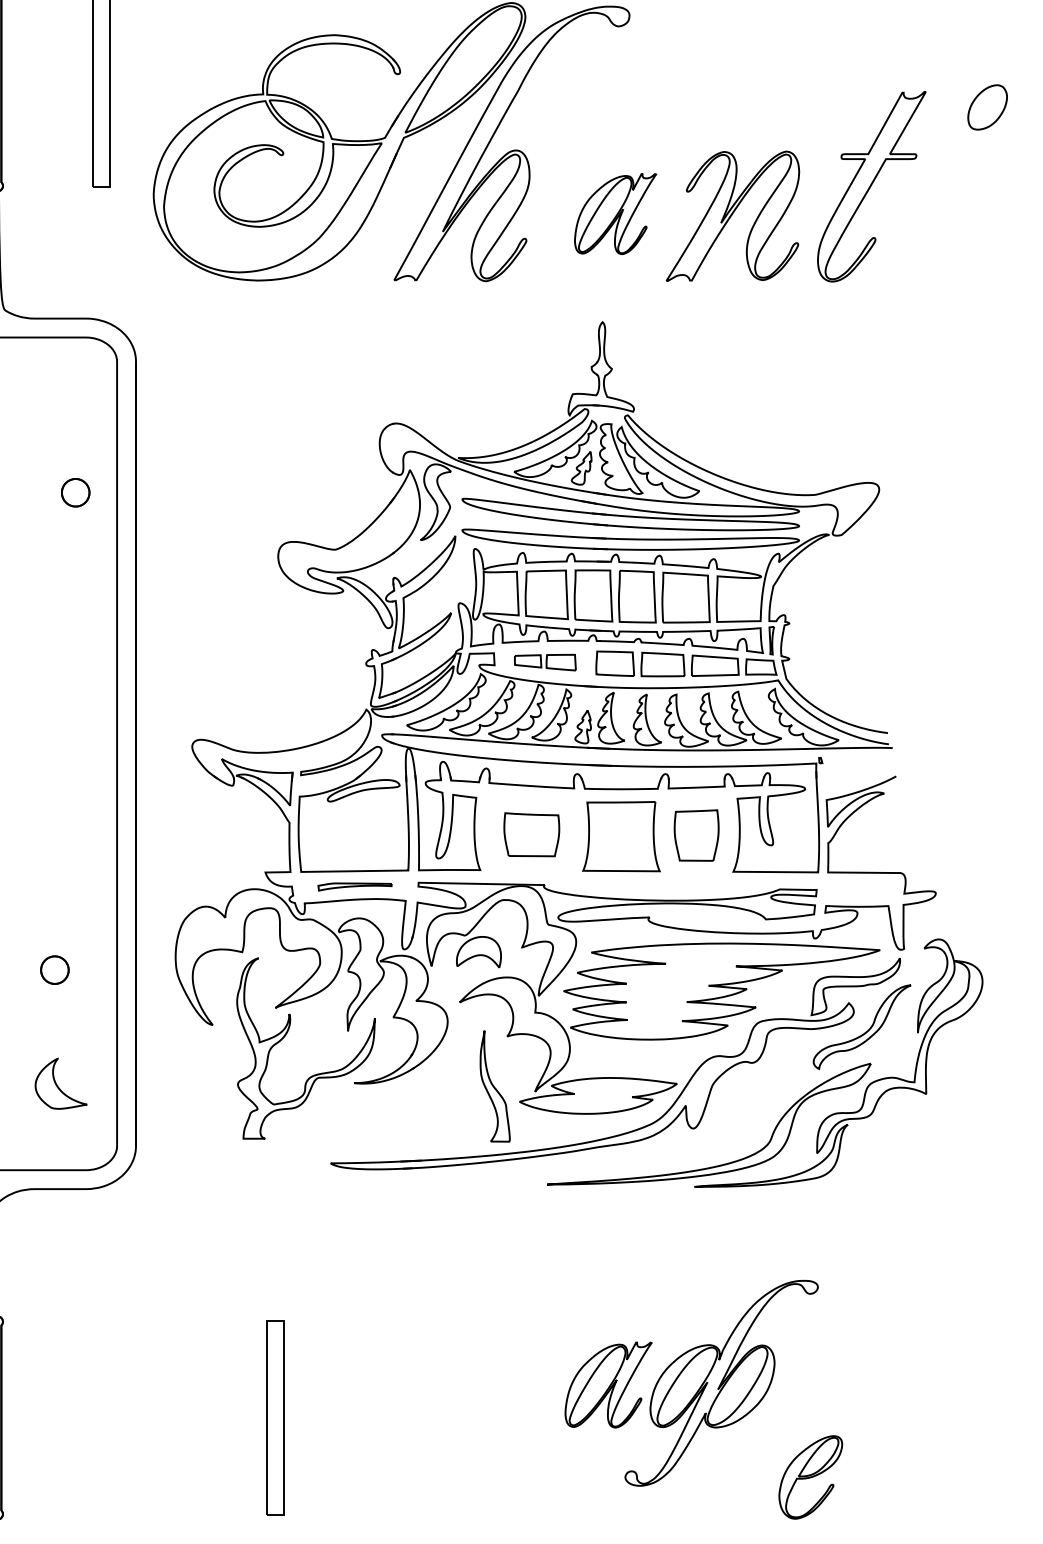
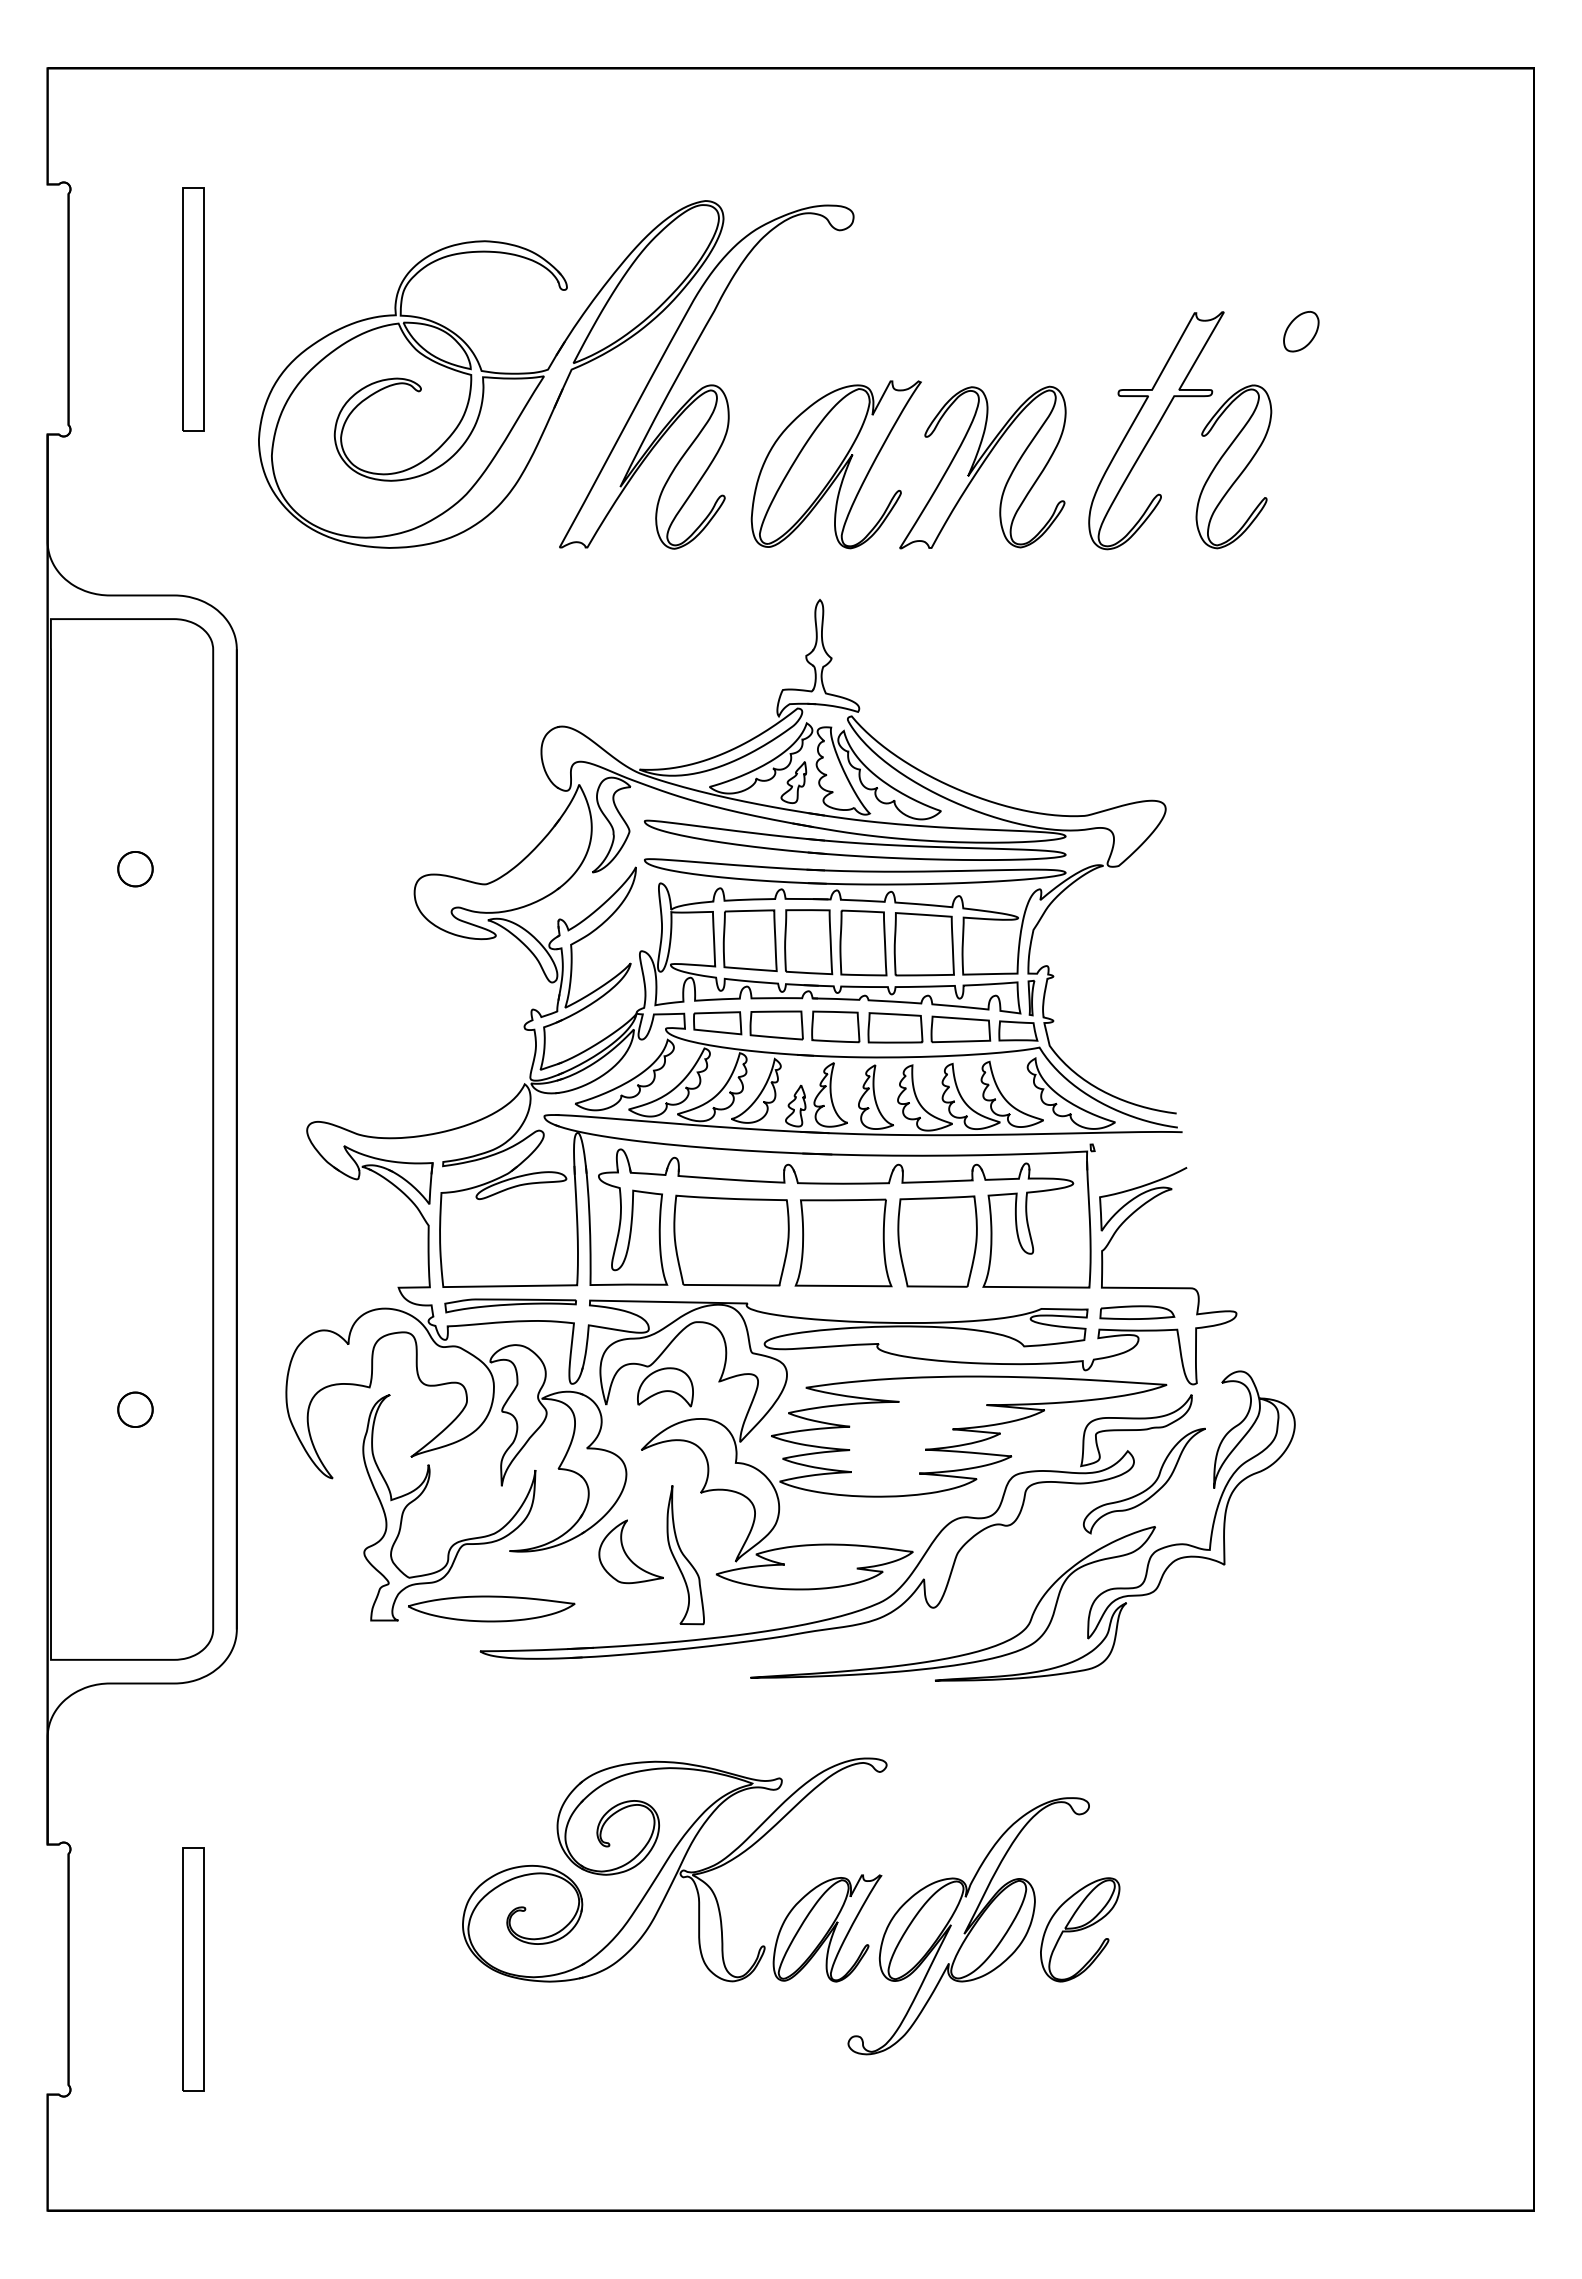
part: (987, 107) -> (1301, 331), size x0.71
part: (615, 213) -> (835, 464), size x1.67
part: (933, 215) -> (1233, 466), added
part: (75, 493) -> (135, 869), moved
part: (545, 662) -> (748, 1025), size x1.43
part: (531, 834) -> (731, 1240), size x1.67
part: (696, 835) -> (937, 1241), size x1.43
part: (354, 886) -> (510, 1305), size x1.43
part: (856, 892) -> (1137, 1312), added
part: (60, 1083) -> (630, 1551), moved
part: (339, 1129) -> (491, 1608), added
part: (486, 1337) -> (674, 1869), added
part: (275, 1417) -> (193, 1969), moved
part: (811, 1477) -> (1080, 1929), moved

